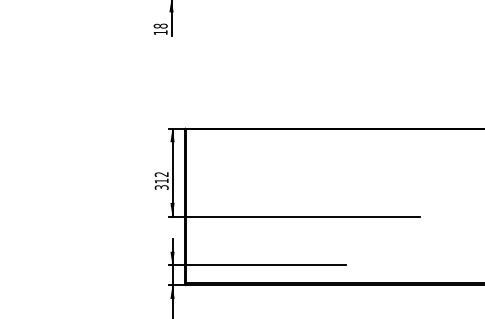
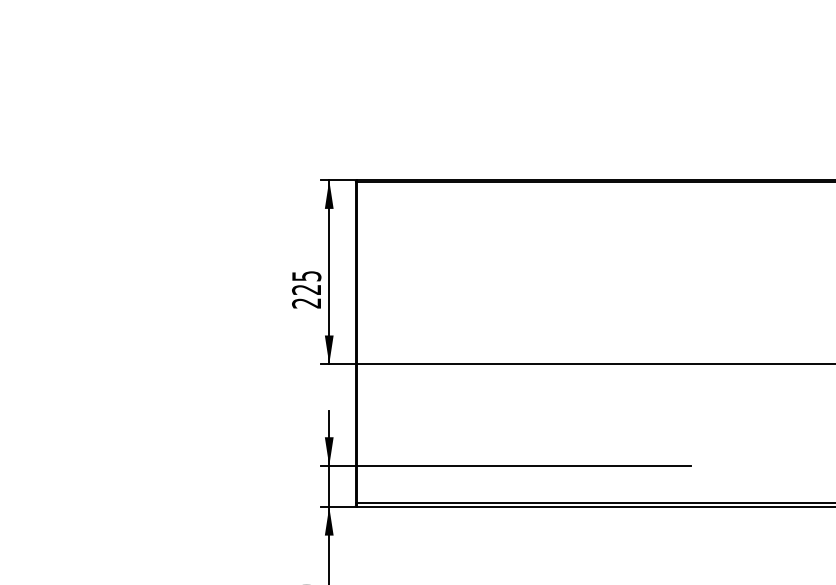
text: (161, 180) -> (306, 288), 312 -> 225

